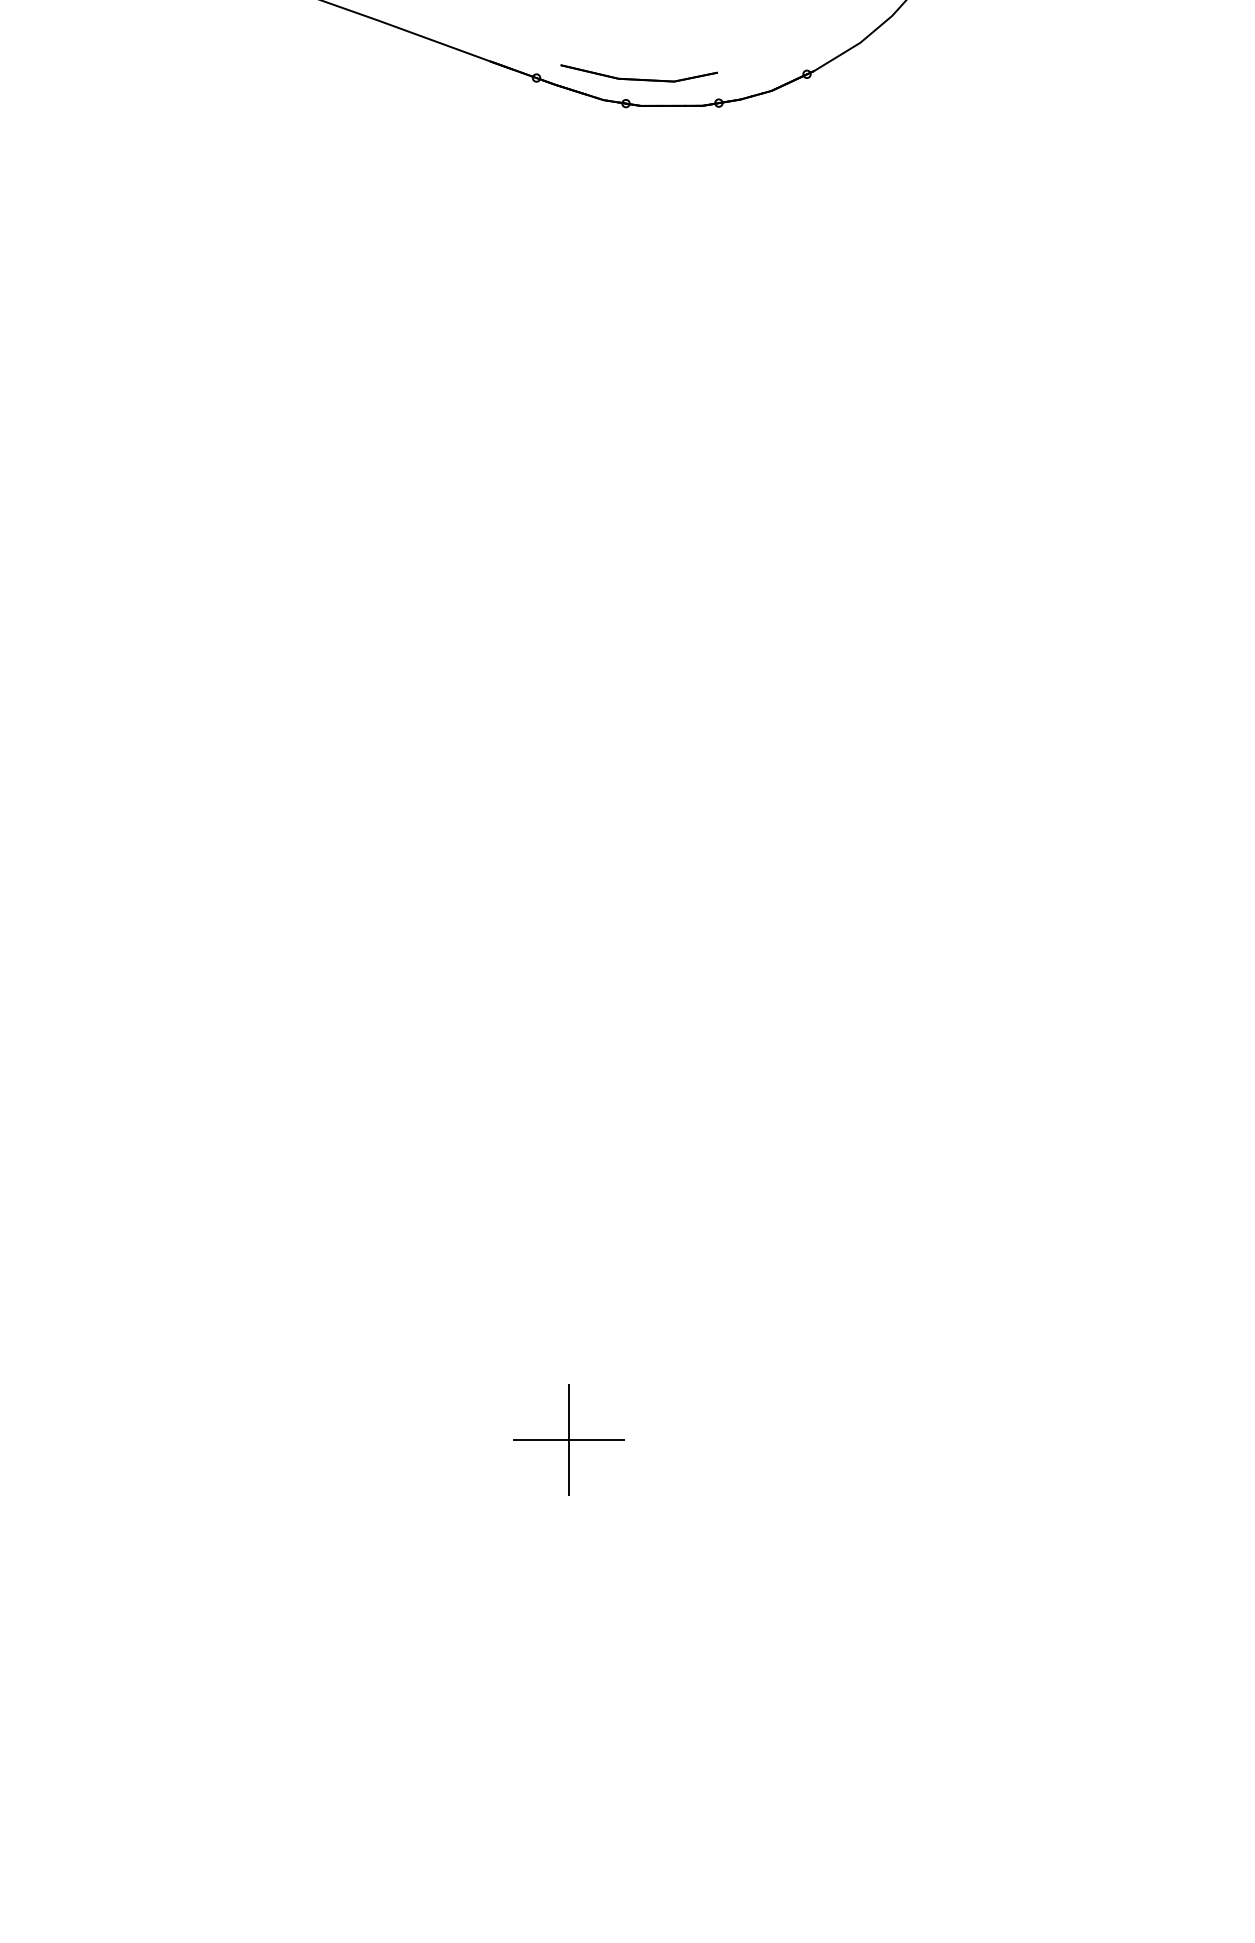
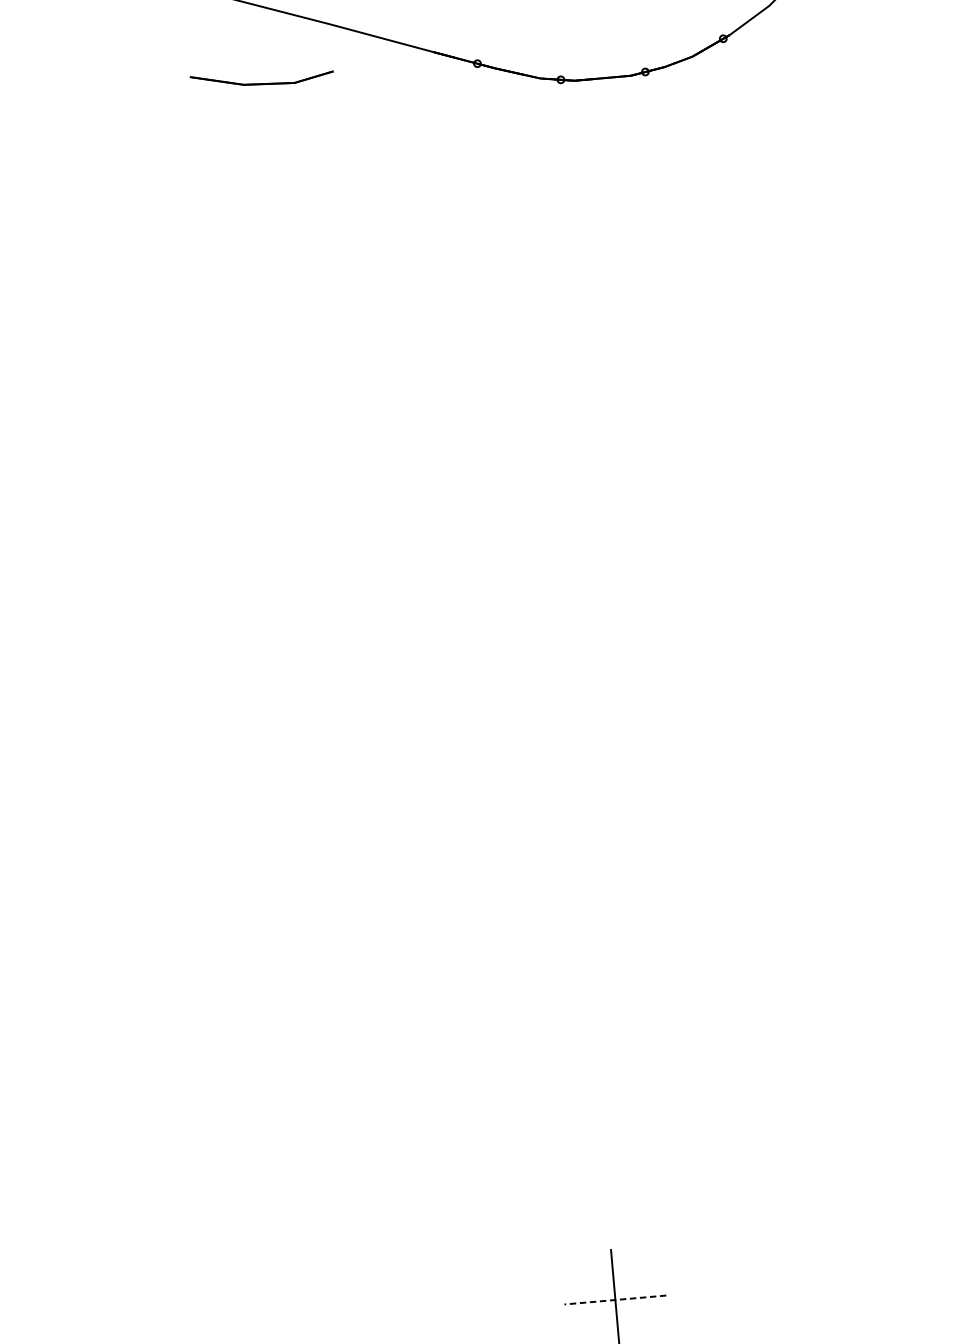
part: (638, 73) -> (261, 78), moved
line: (569, 1439) -> (615, 1299), solid -> dashed

